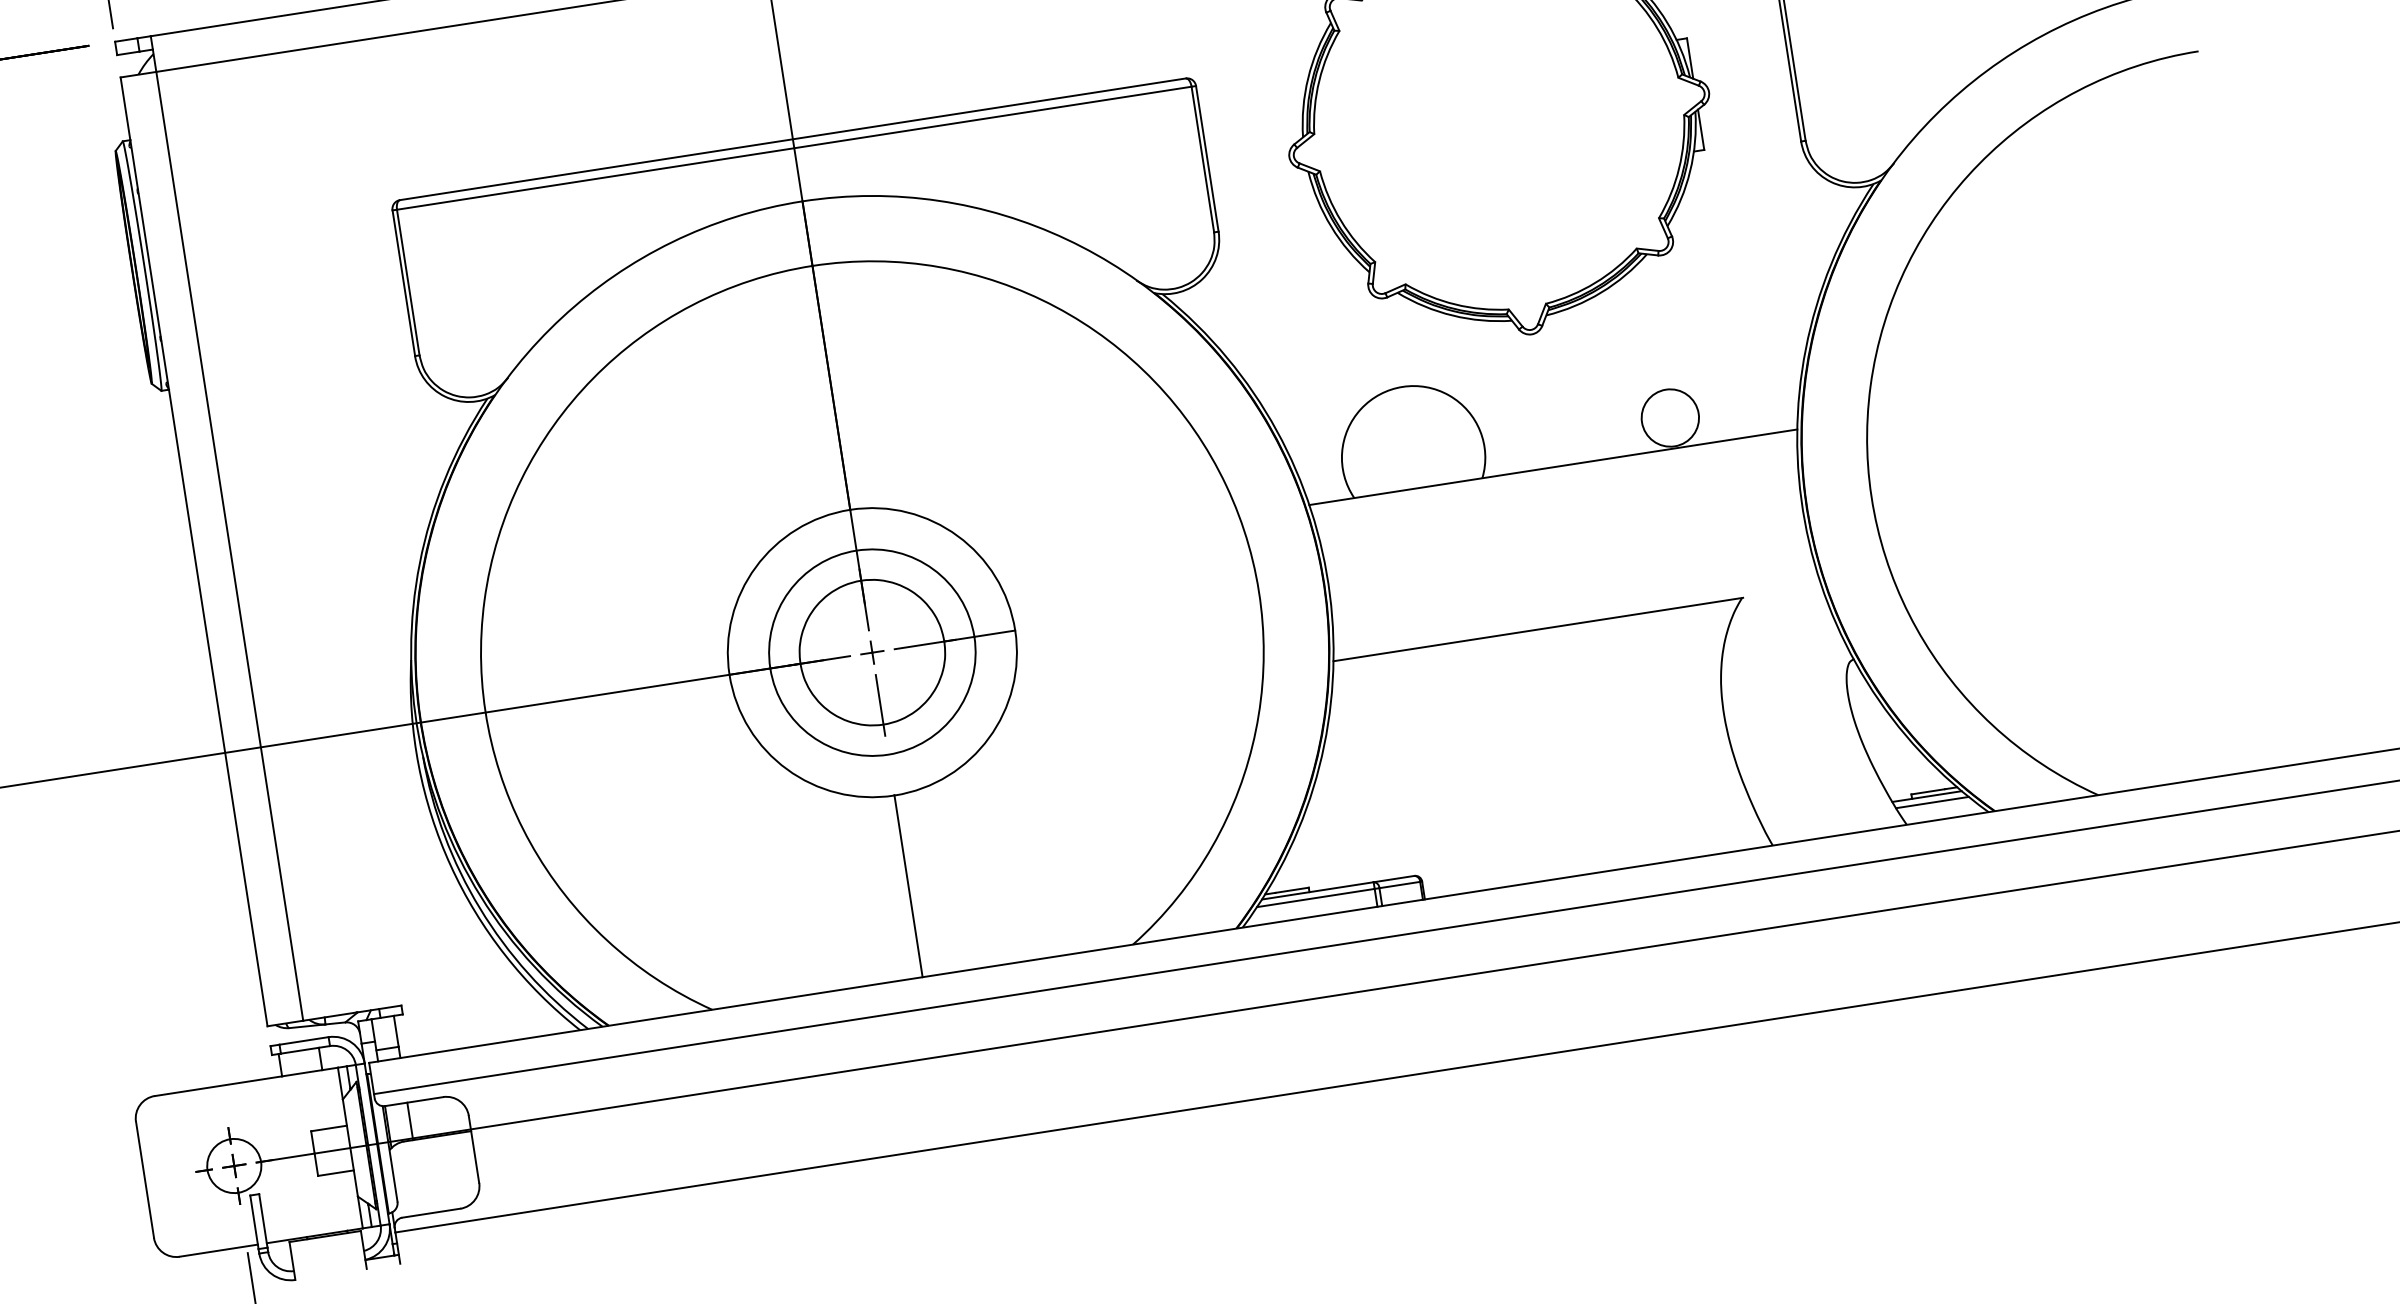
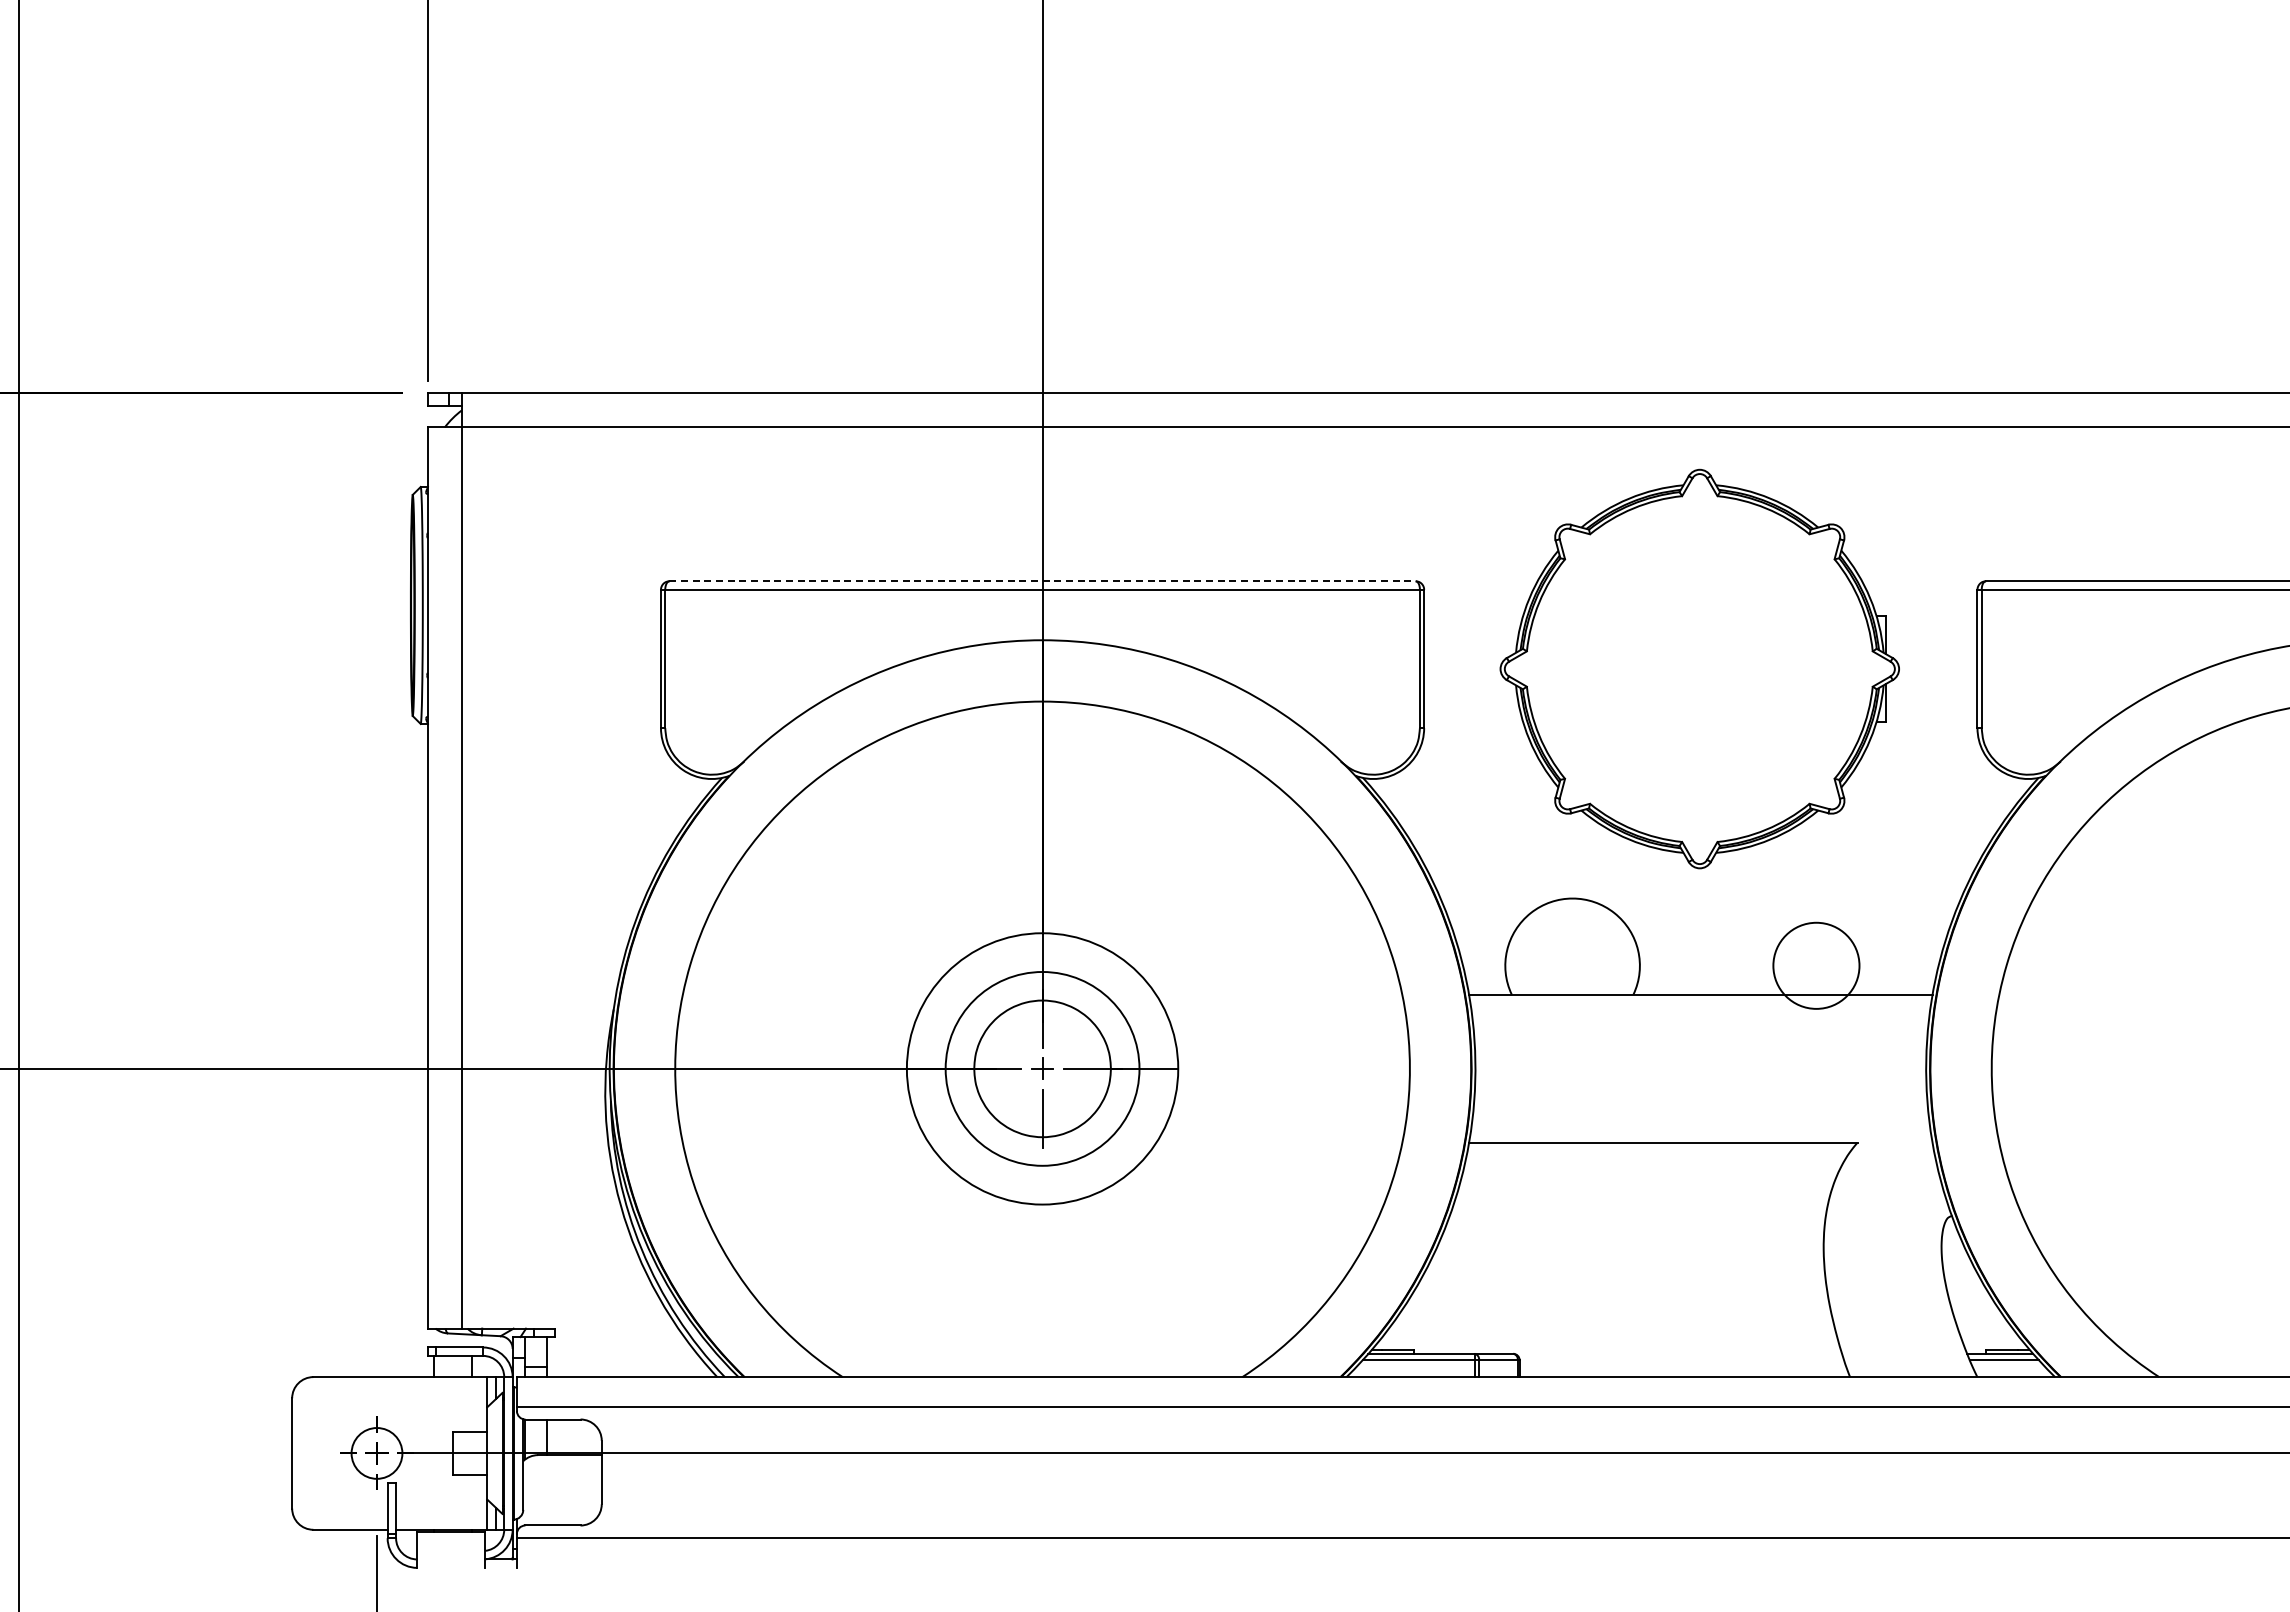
line: (793, 139) -> (1043, 581), solid -> dashed
circle: (1670, 417) -> (1816, 965), size x1.6
line: (908, 885) -> (1042, 1290), removed

